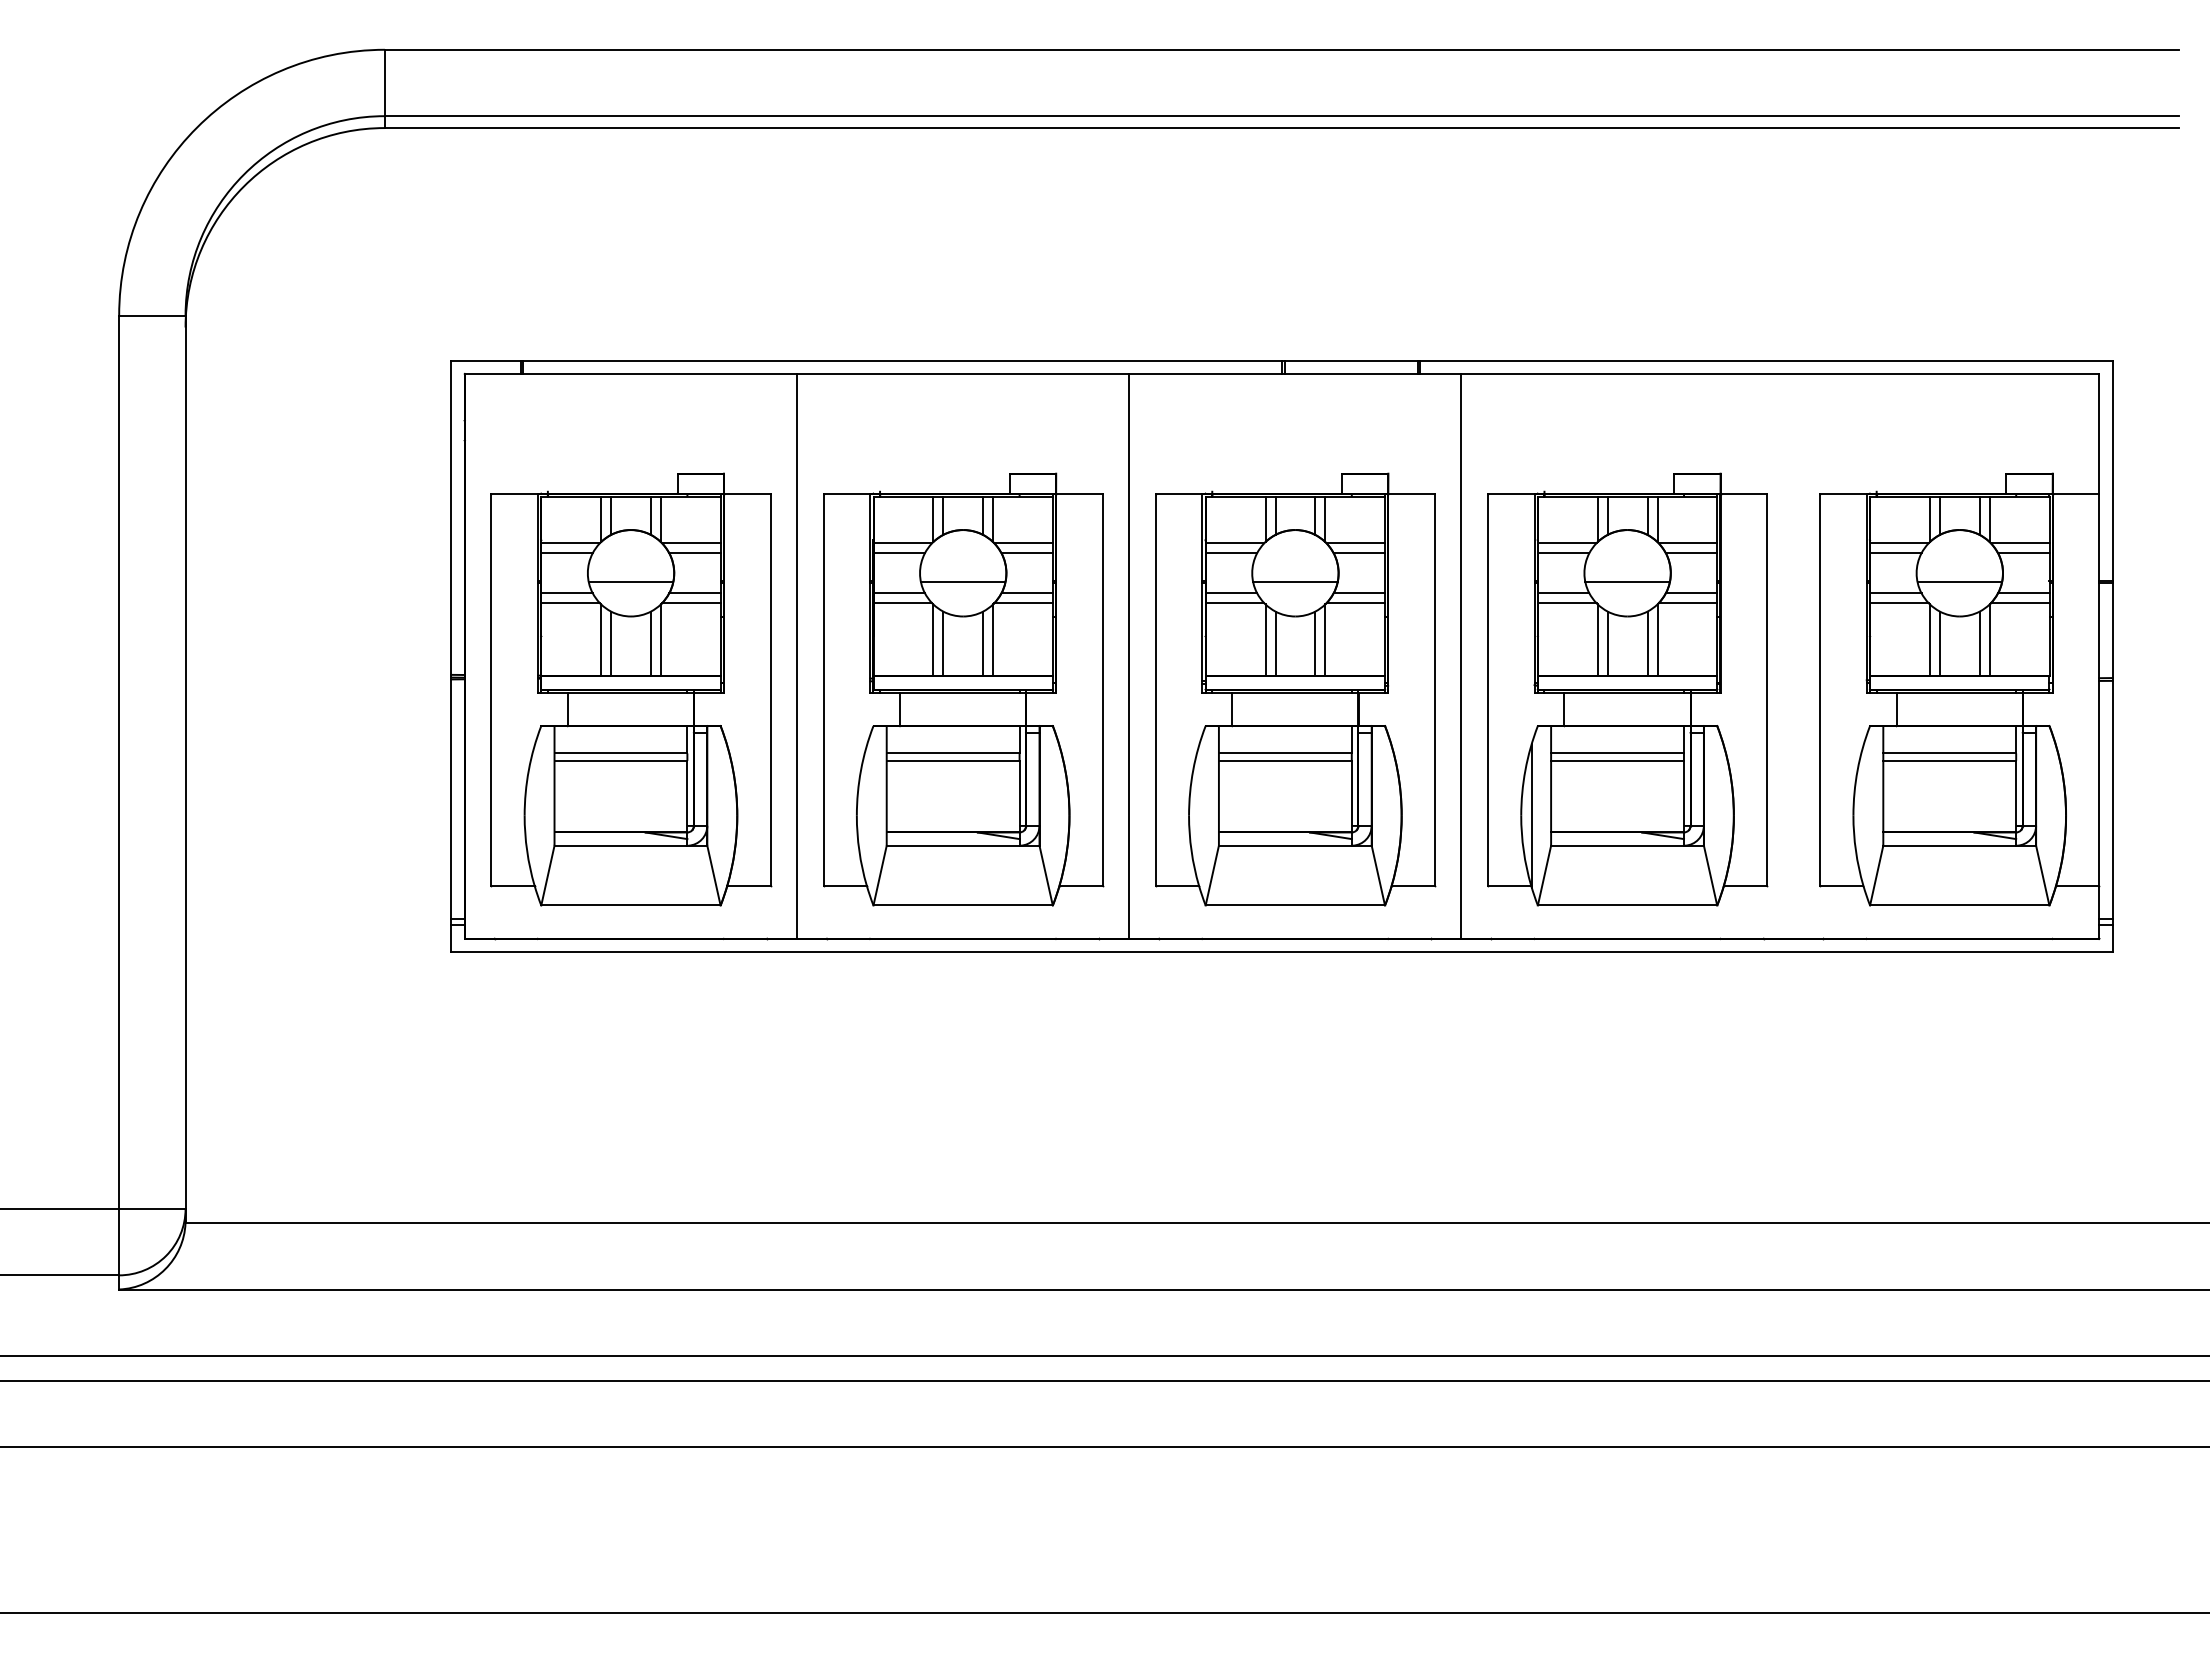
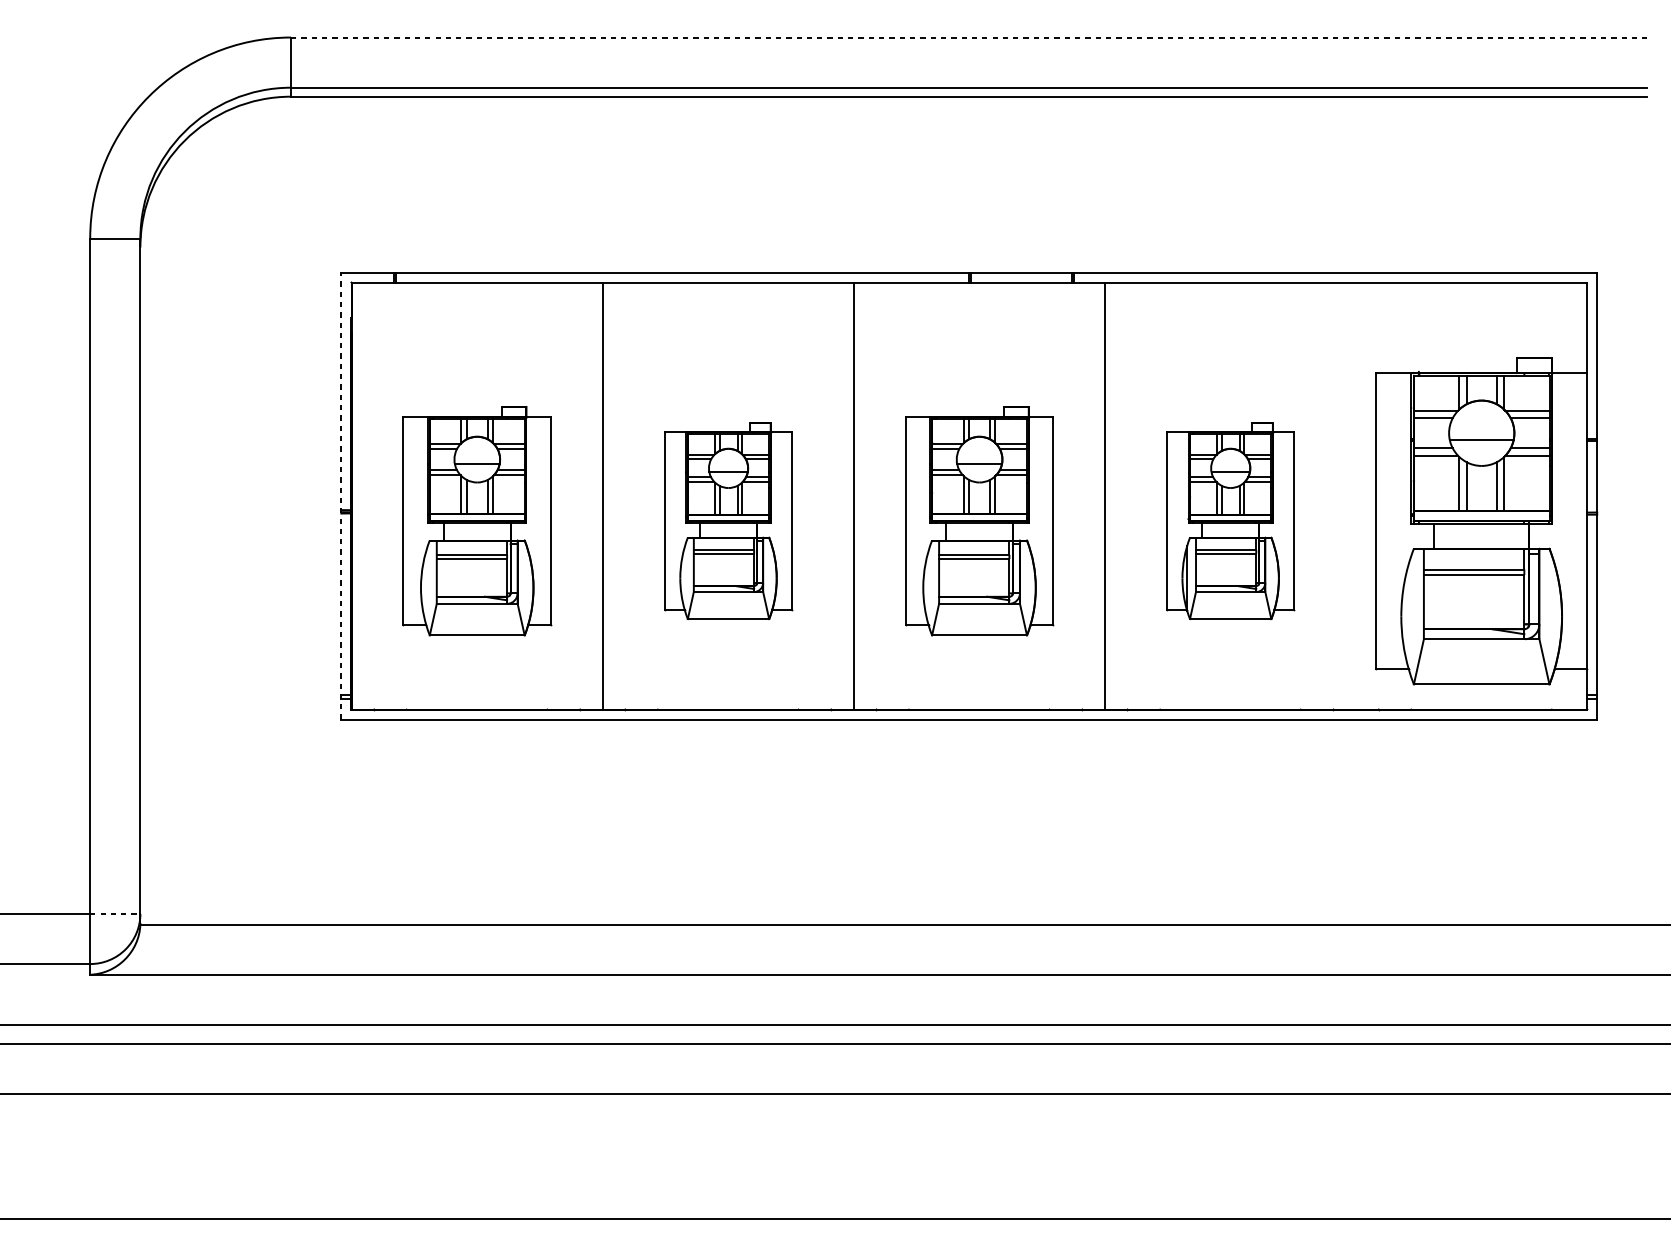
line: (1282, 49) -> (969, 37), solid -> dashed
line: (451, 656) -> (341, 496), solid -> dashed
part: (631, 689) -> (477, 521), size x0.7
part: (963, 689) -> (728, 521), size x0.6
part: (1295, 689) -> (979, 521), size x0.7
part: (1627, 689) -> (1230, 521), size x0.6
line: (152, 1208) -> (115, 913), solid -> dashed

